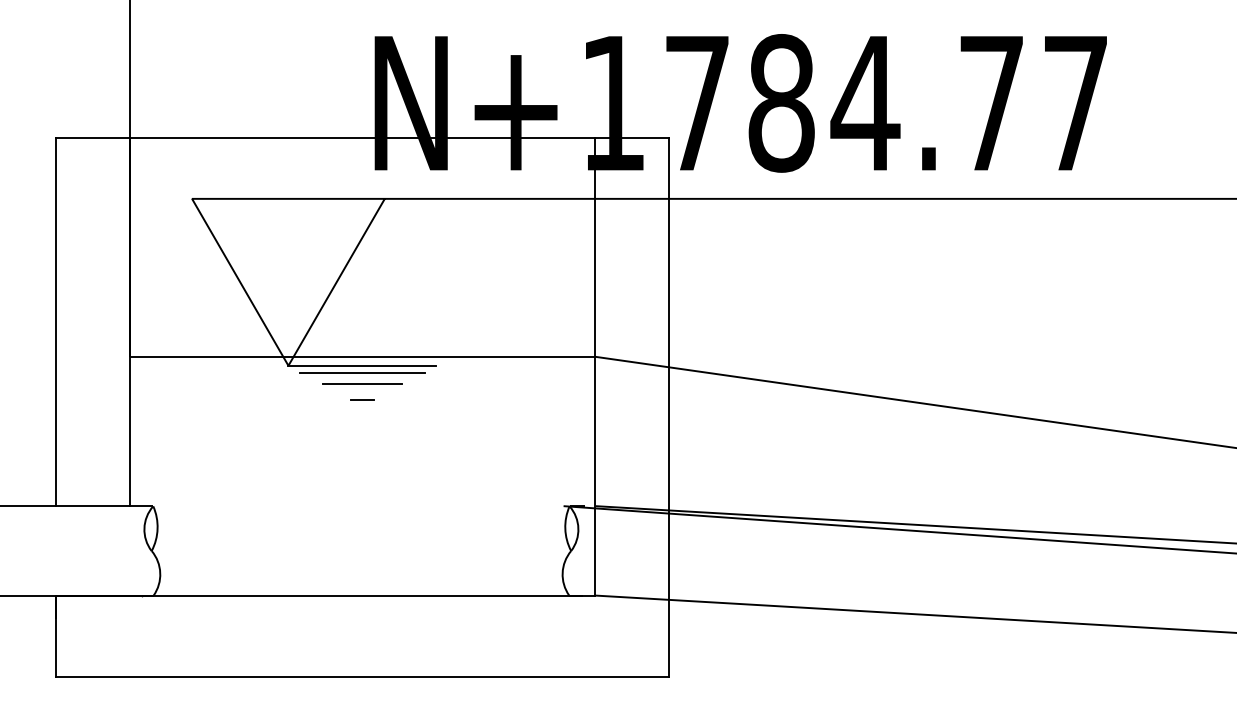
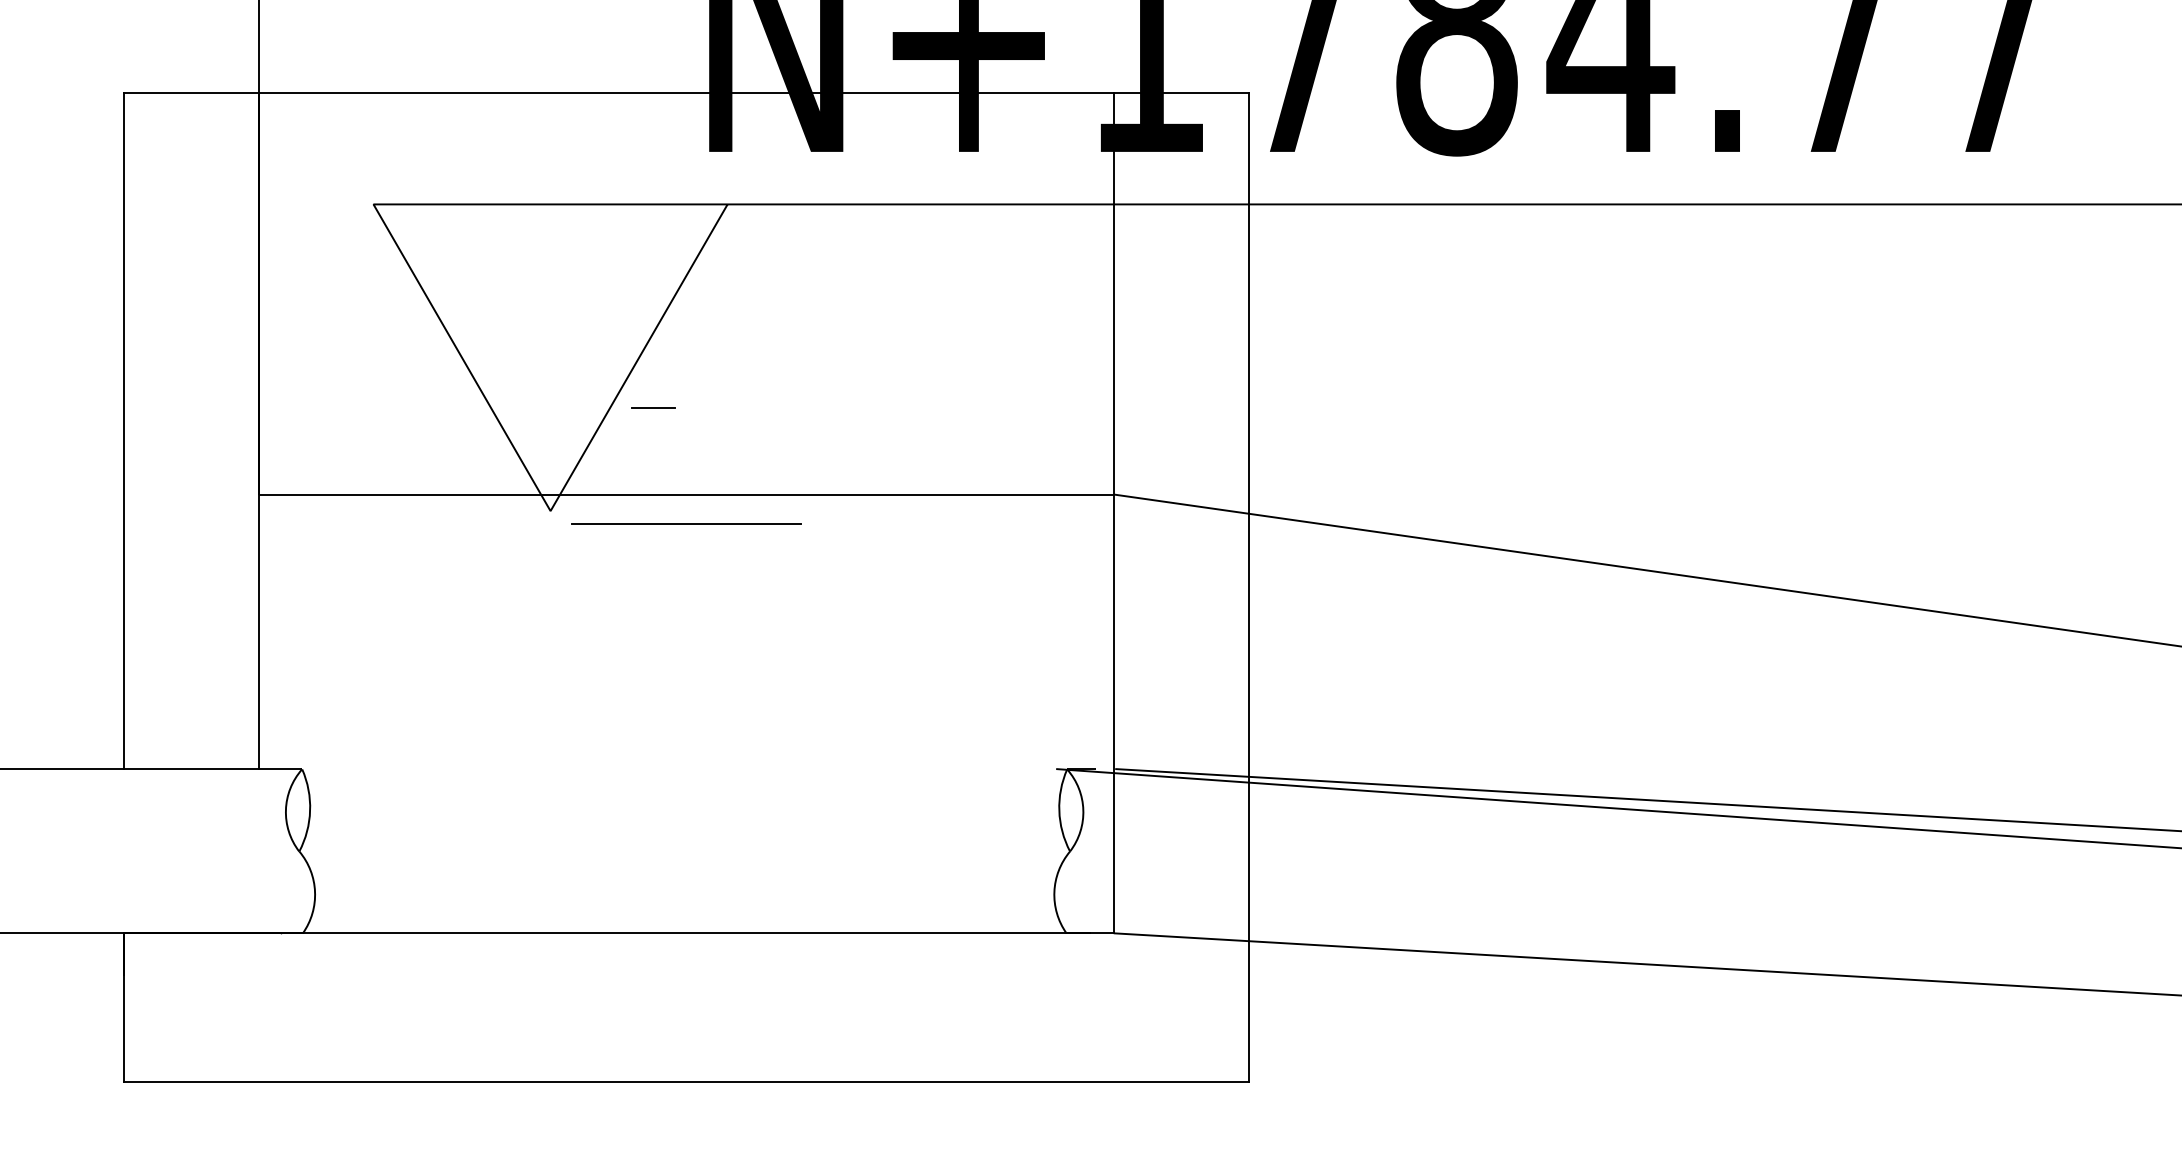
line: (362, 365) -> (686, 510), removed
line: (362, 384) -> (686, 545), removed
line: (362, 399) -> (653, 405), moved

